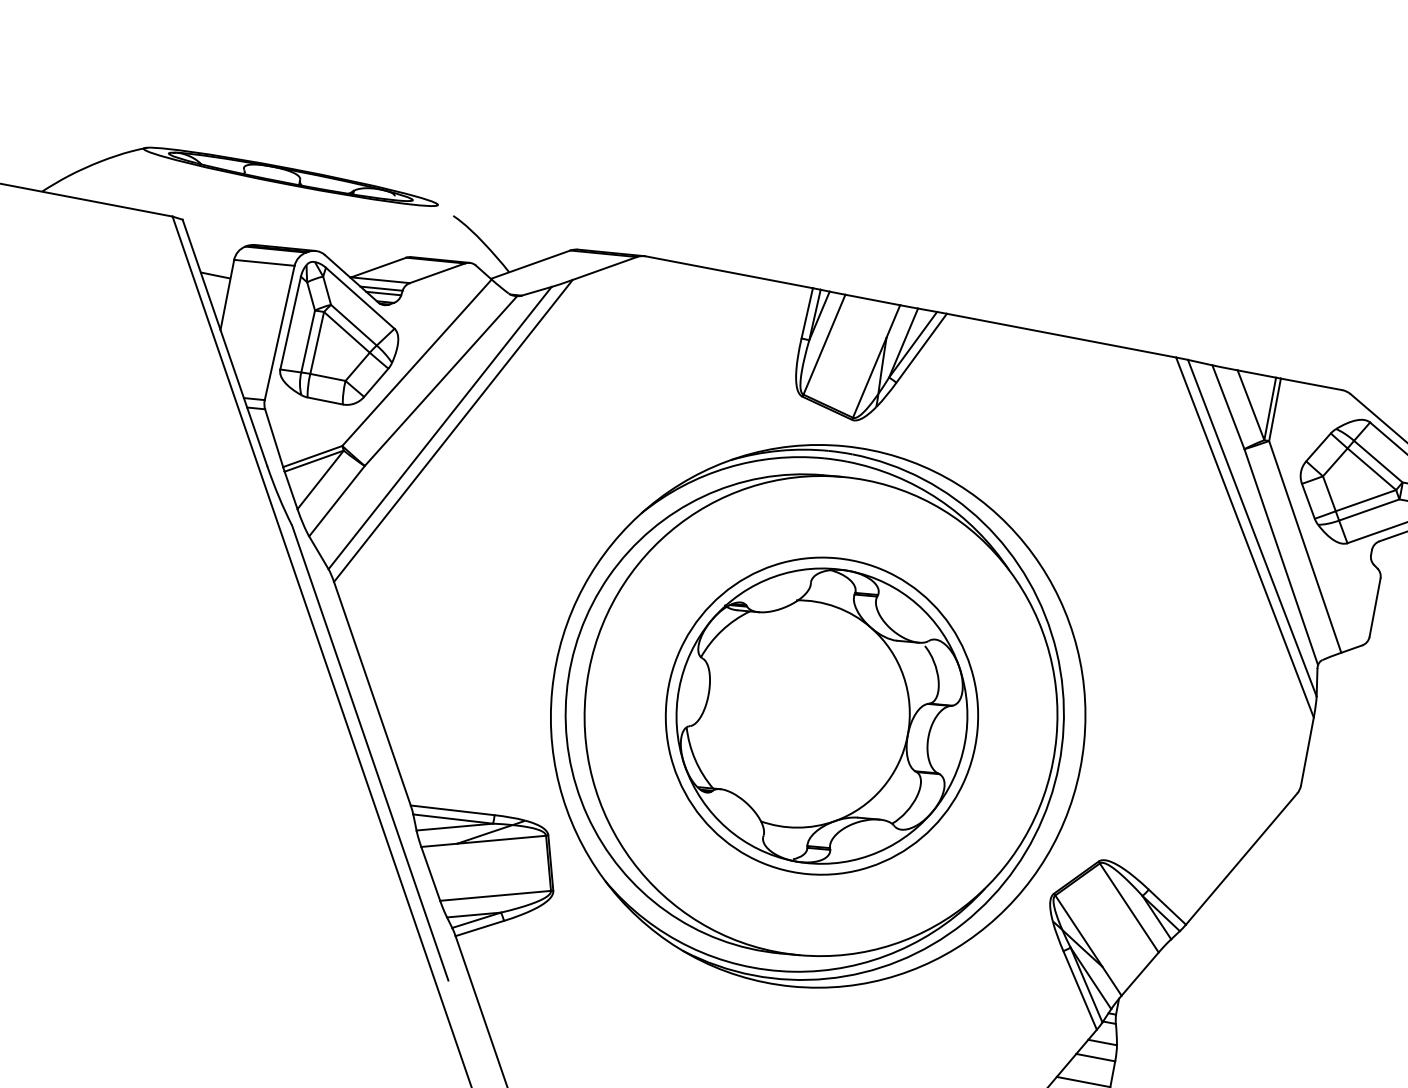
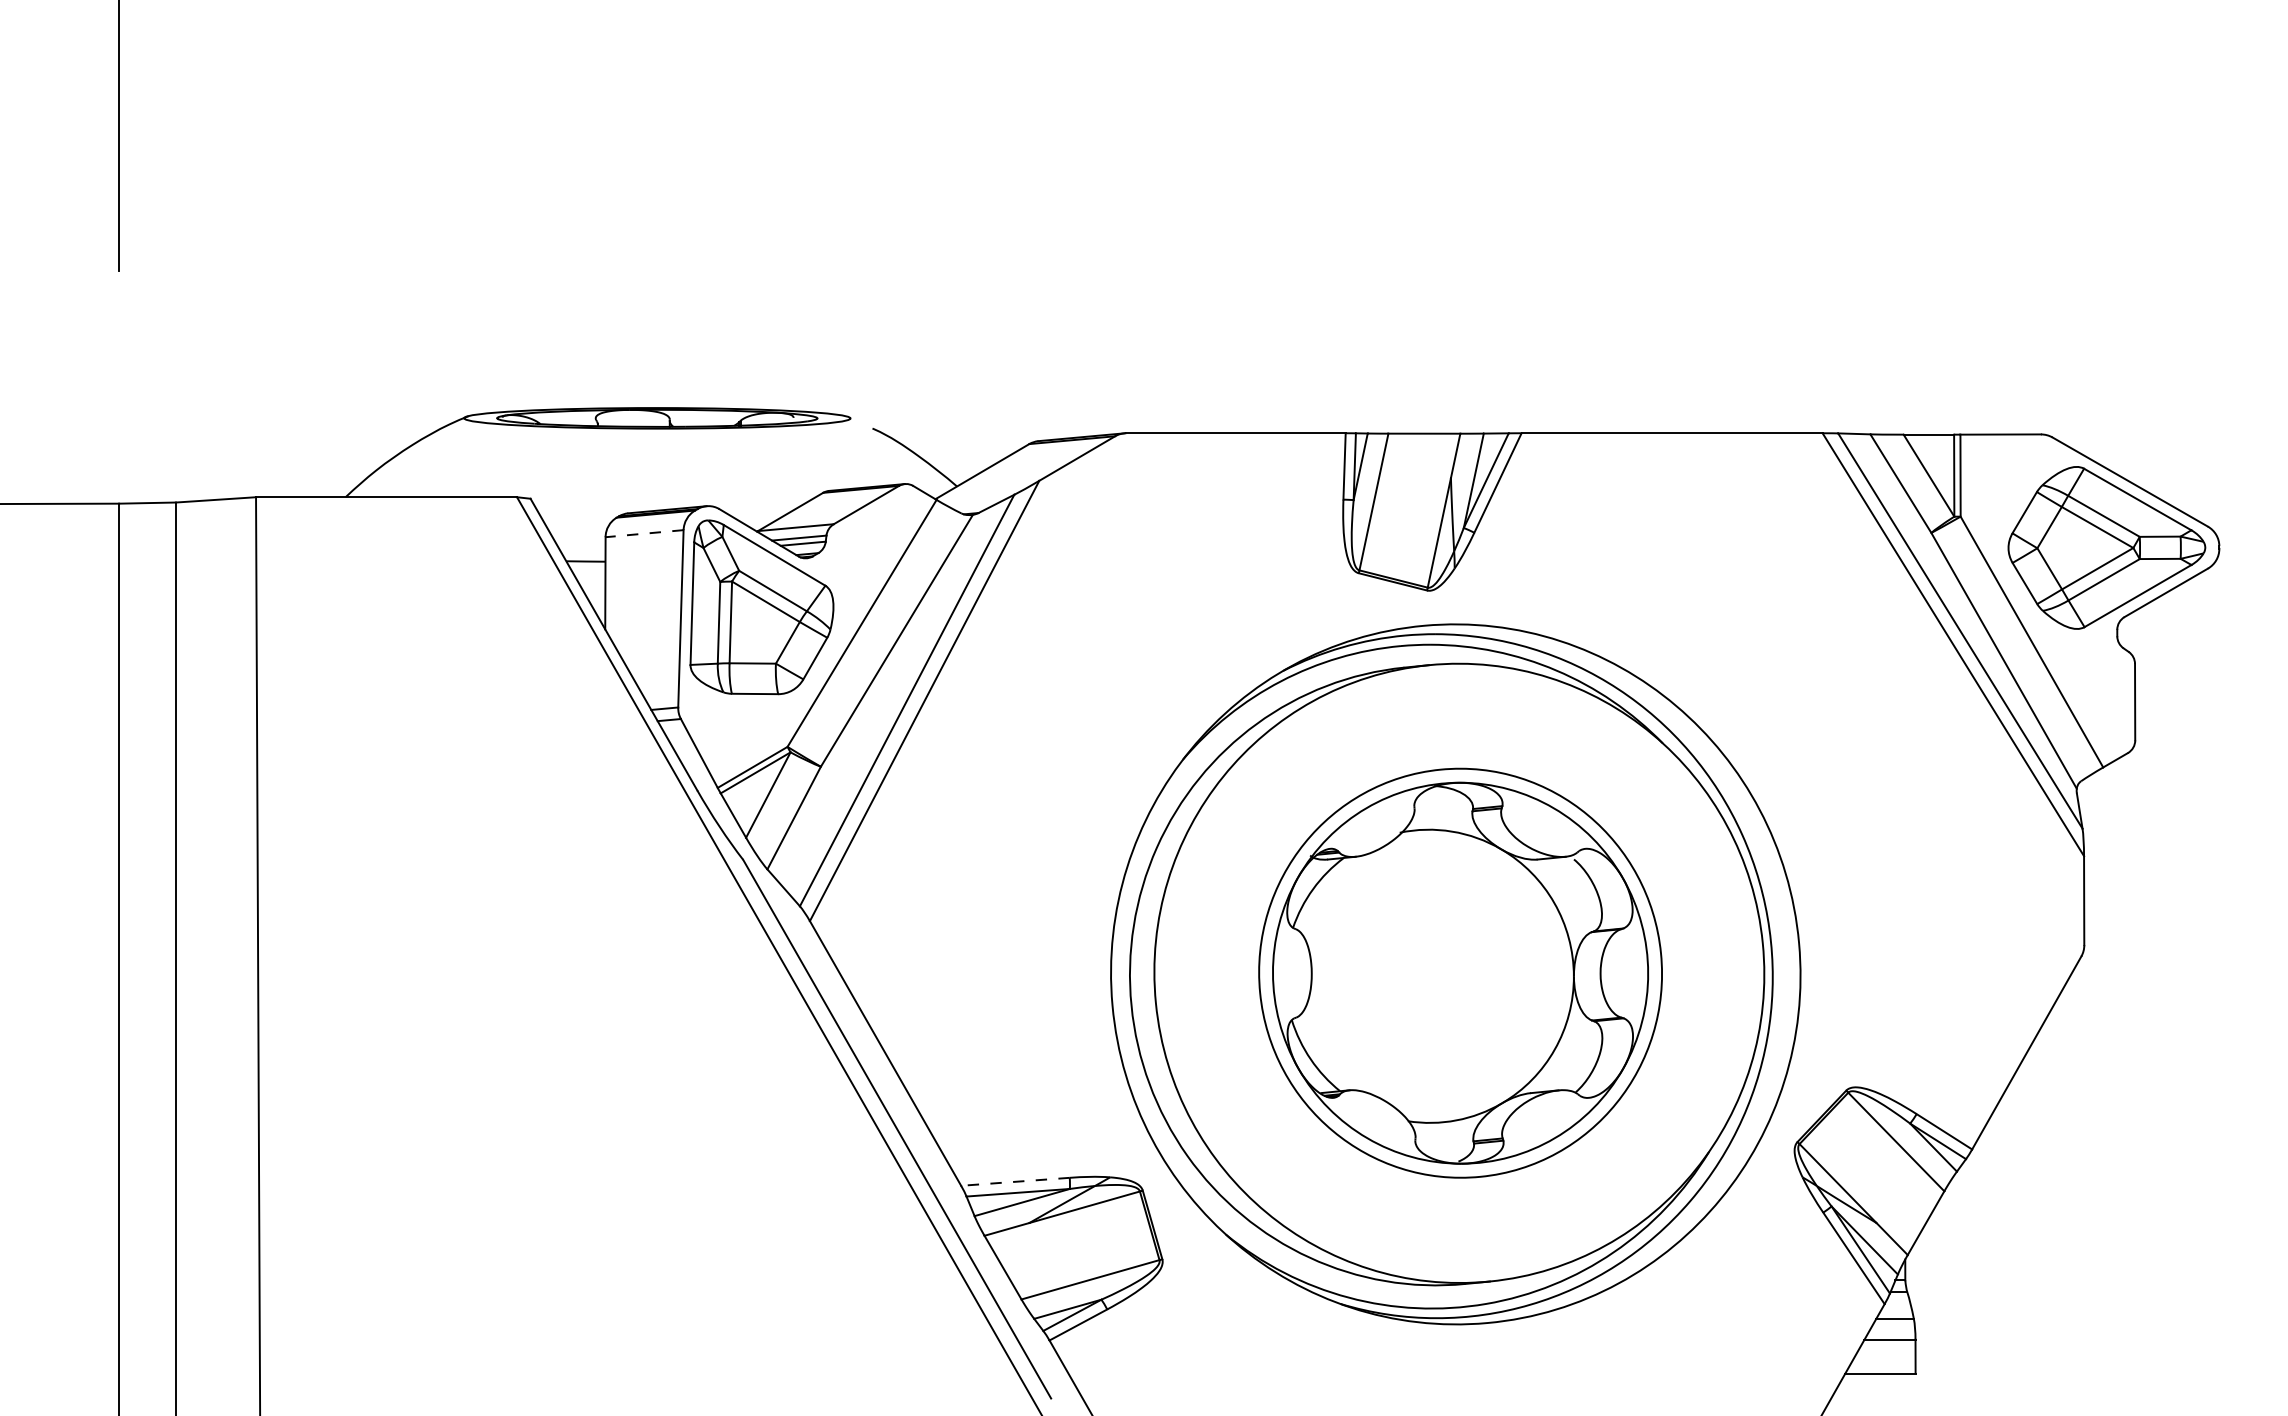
line: (264, 262) -> (644, 533), solid -> dashed
line: (452, 809) -> (1014, 1181), solid -> dashed

